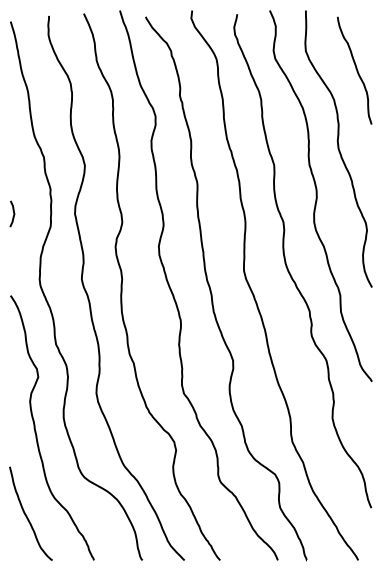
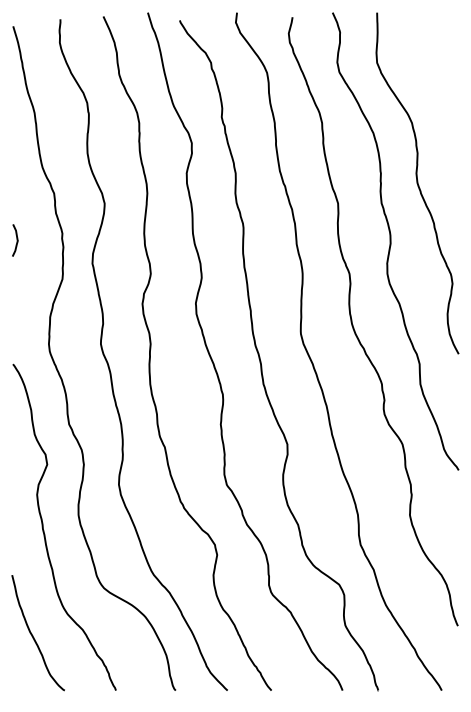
curve: (355, 68) -> (438, 84), removed
curve: (13, 213) -> (16, 240), moved

